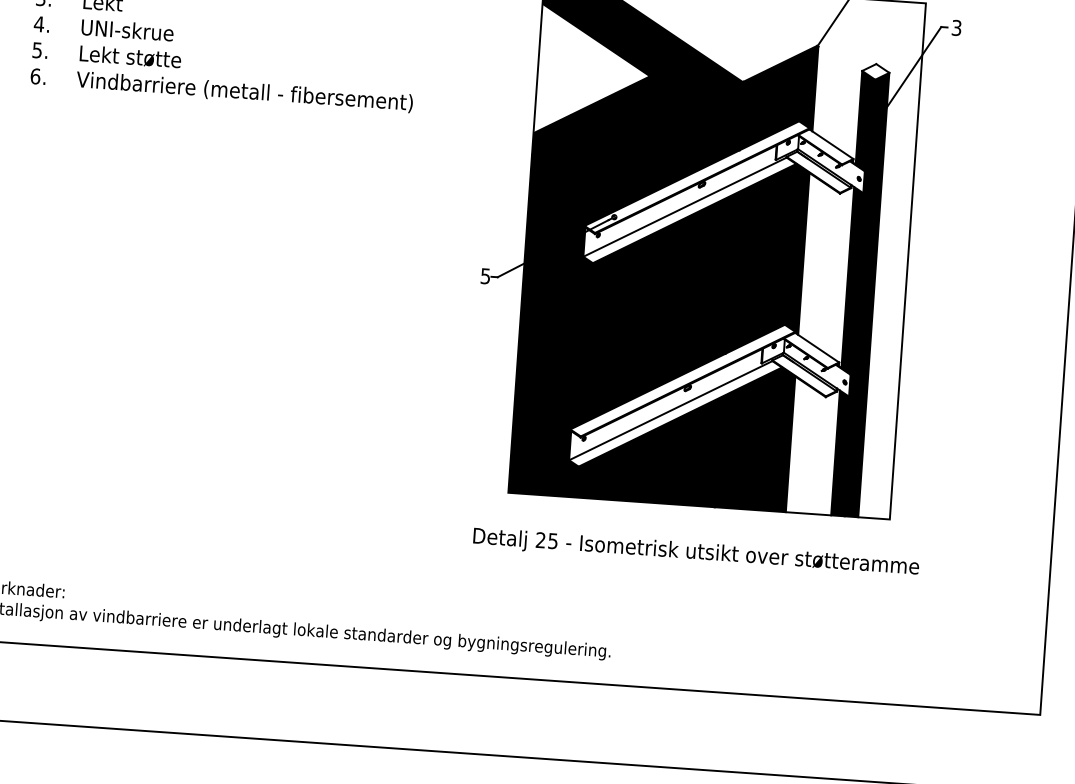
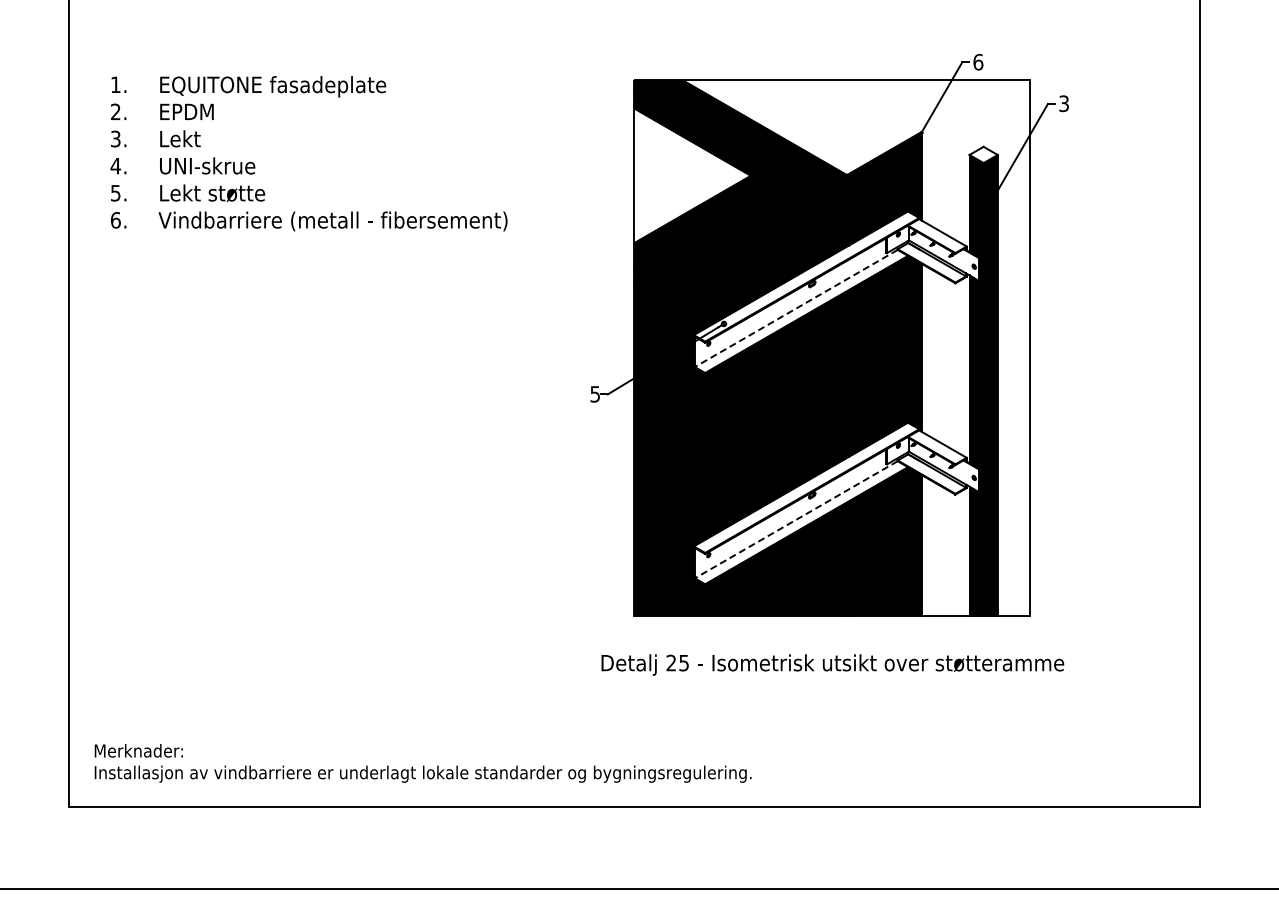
line: (684, 207) -> (795, 308), solid -> dashed
line: (669, 411) -> (795, 520), solid -> dashed

